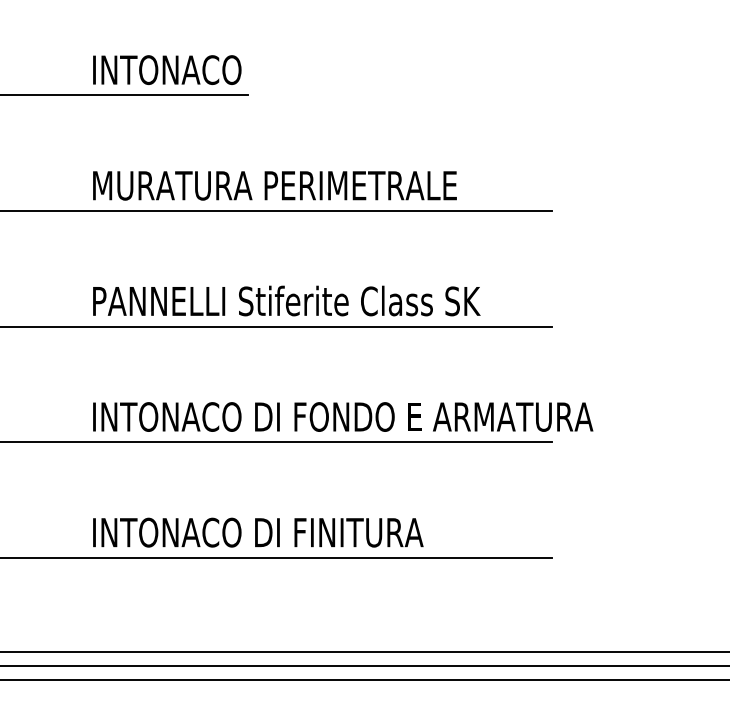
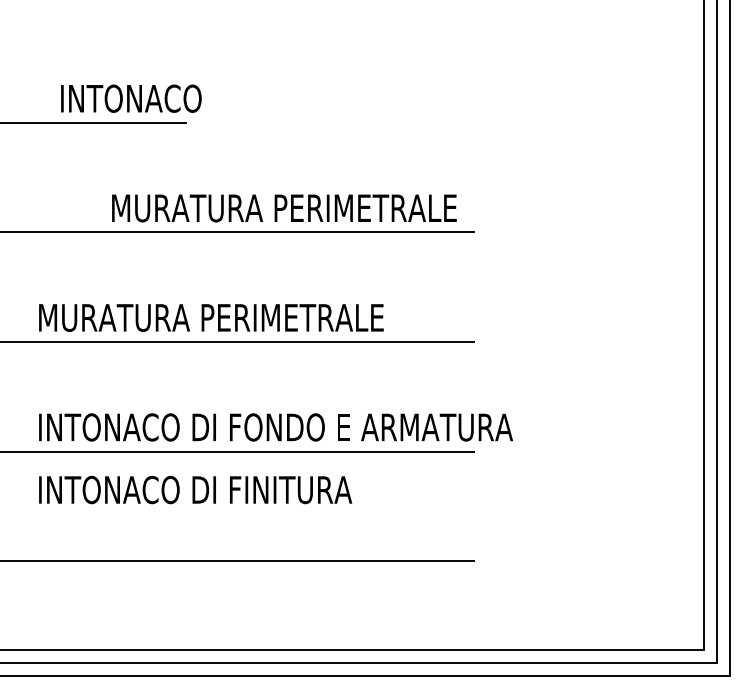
text: (167, 69) -> (131, 98), moved
text: (275, 185) -> (284, 208), moved
text: (287, 300) -> (223, 317), PANNELLI Stiferite Class SK -> MURATURA PERIMETRALE
text: (258, 532) -> (195, 489), moved

